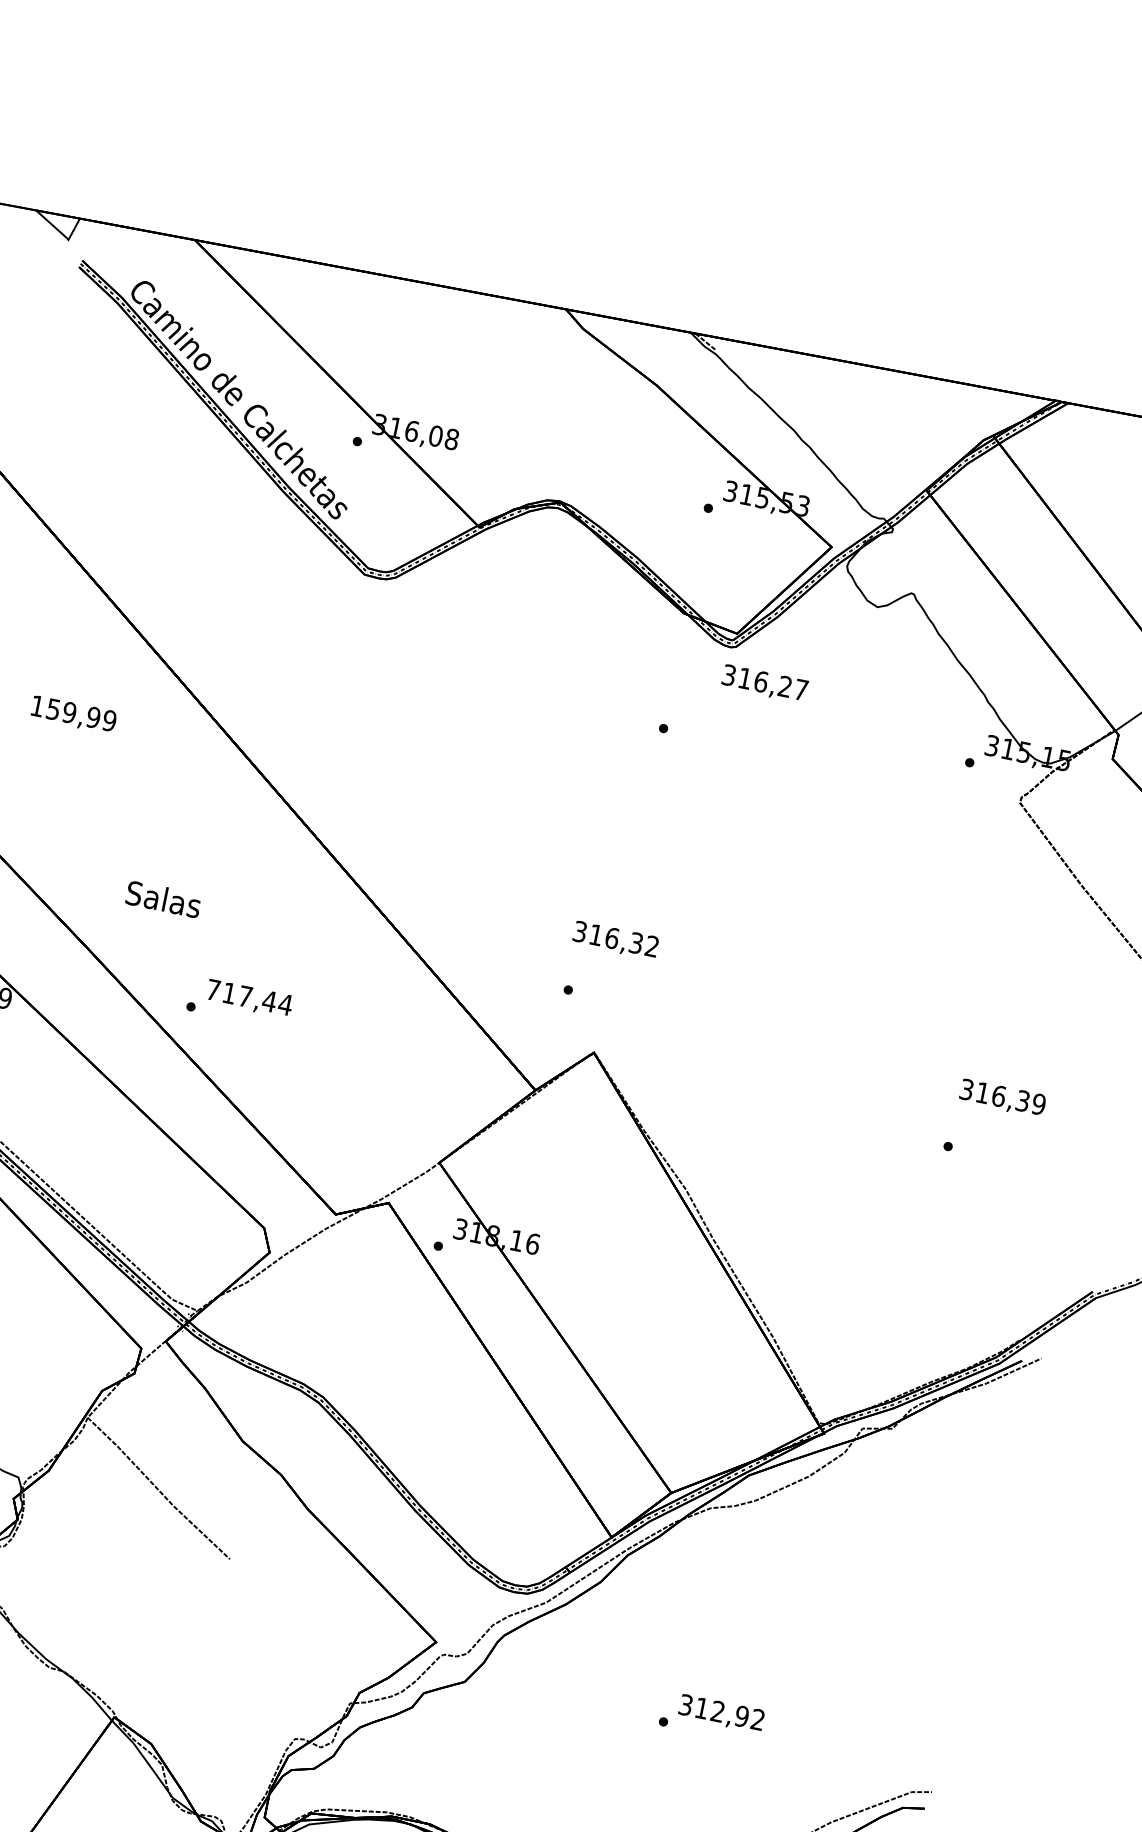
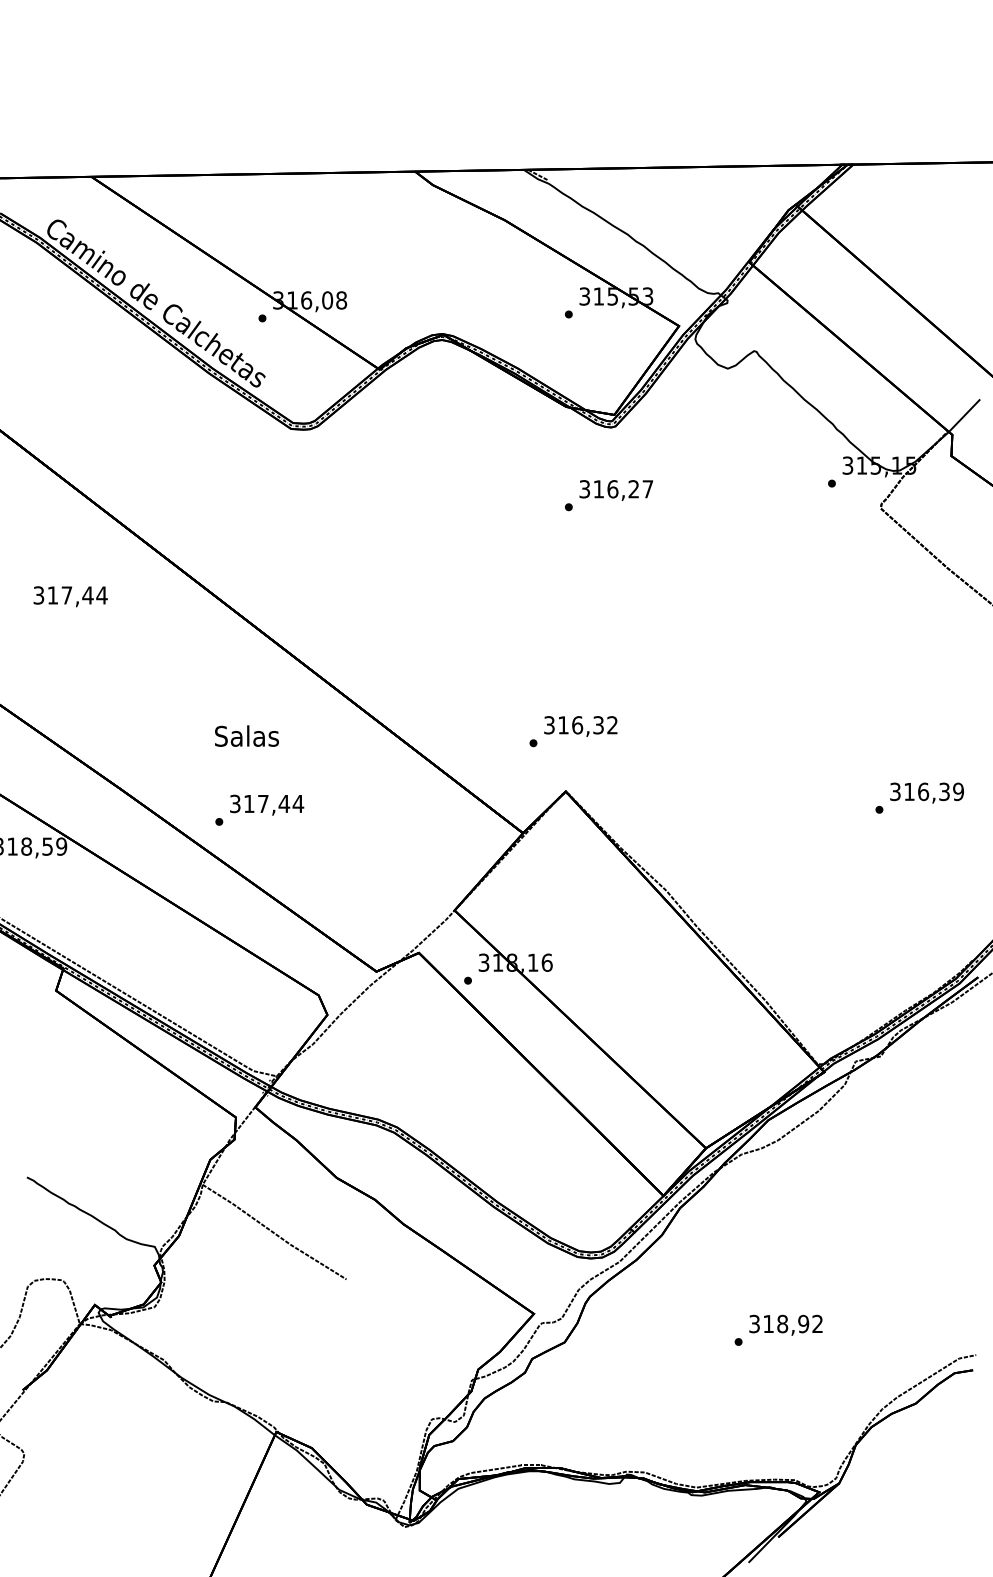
text: (763, 683) -> (615, 490), moved
text: (73, 713) -> (70, 595), 159,99 -> 317,44
text: (163, 898) -> (246, 735), moved
text: (615, 940) -> (580, 726), moved
text: (213, 989) -> (235, 803), 717,44 -> 317,44
text: (1002, 1097) -> (926, 792), moved
text: (717, 1710) -> (782, 1323), 312,92 -> 318,92

